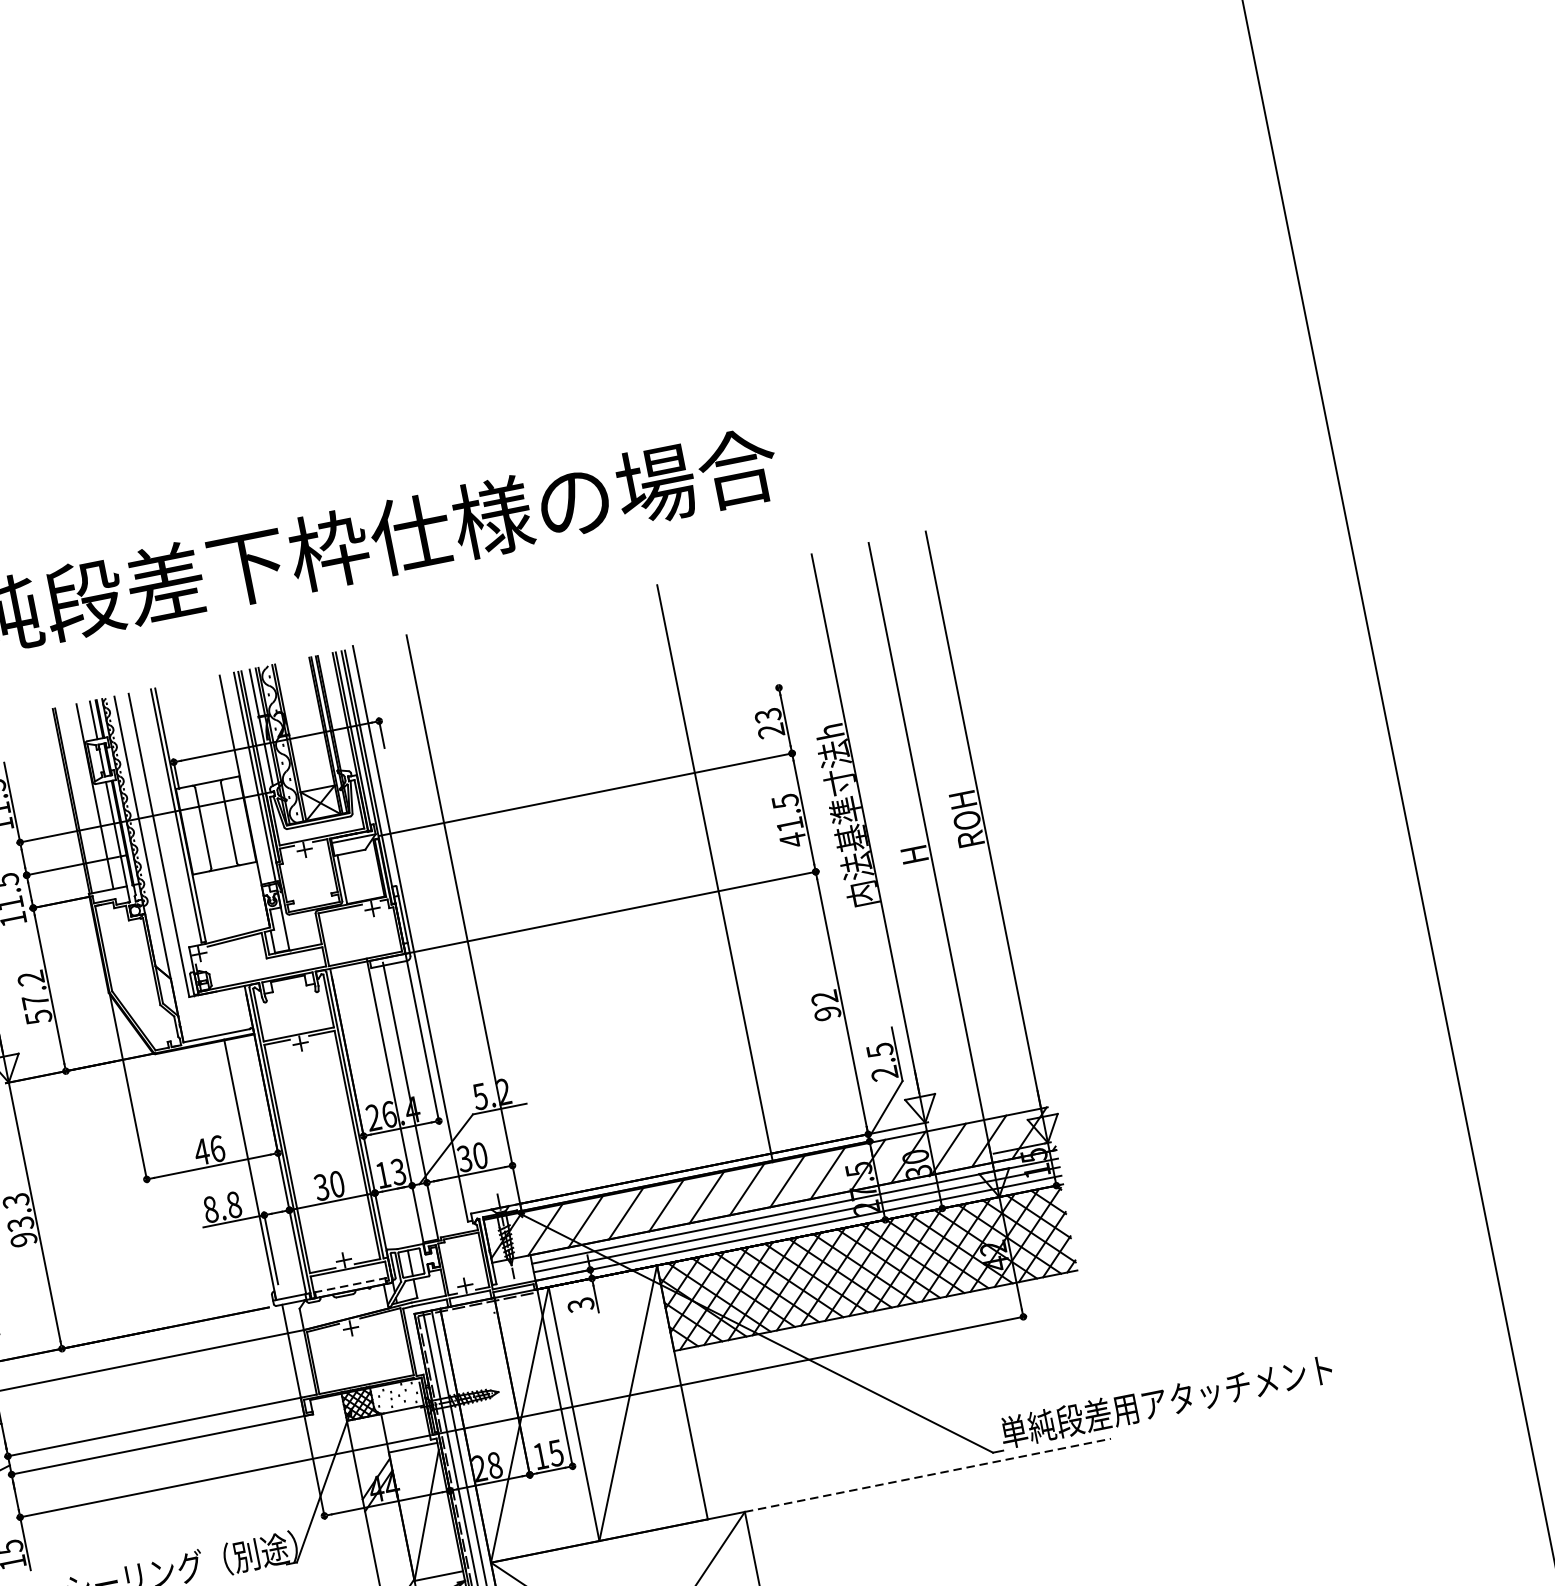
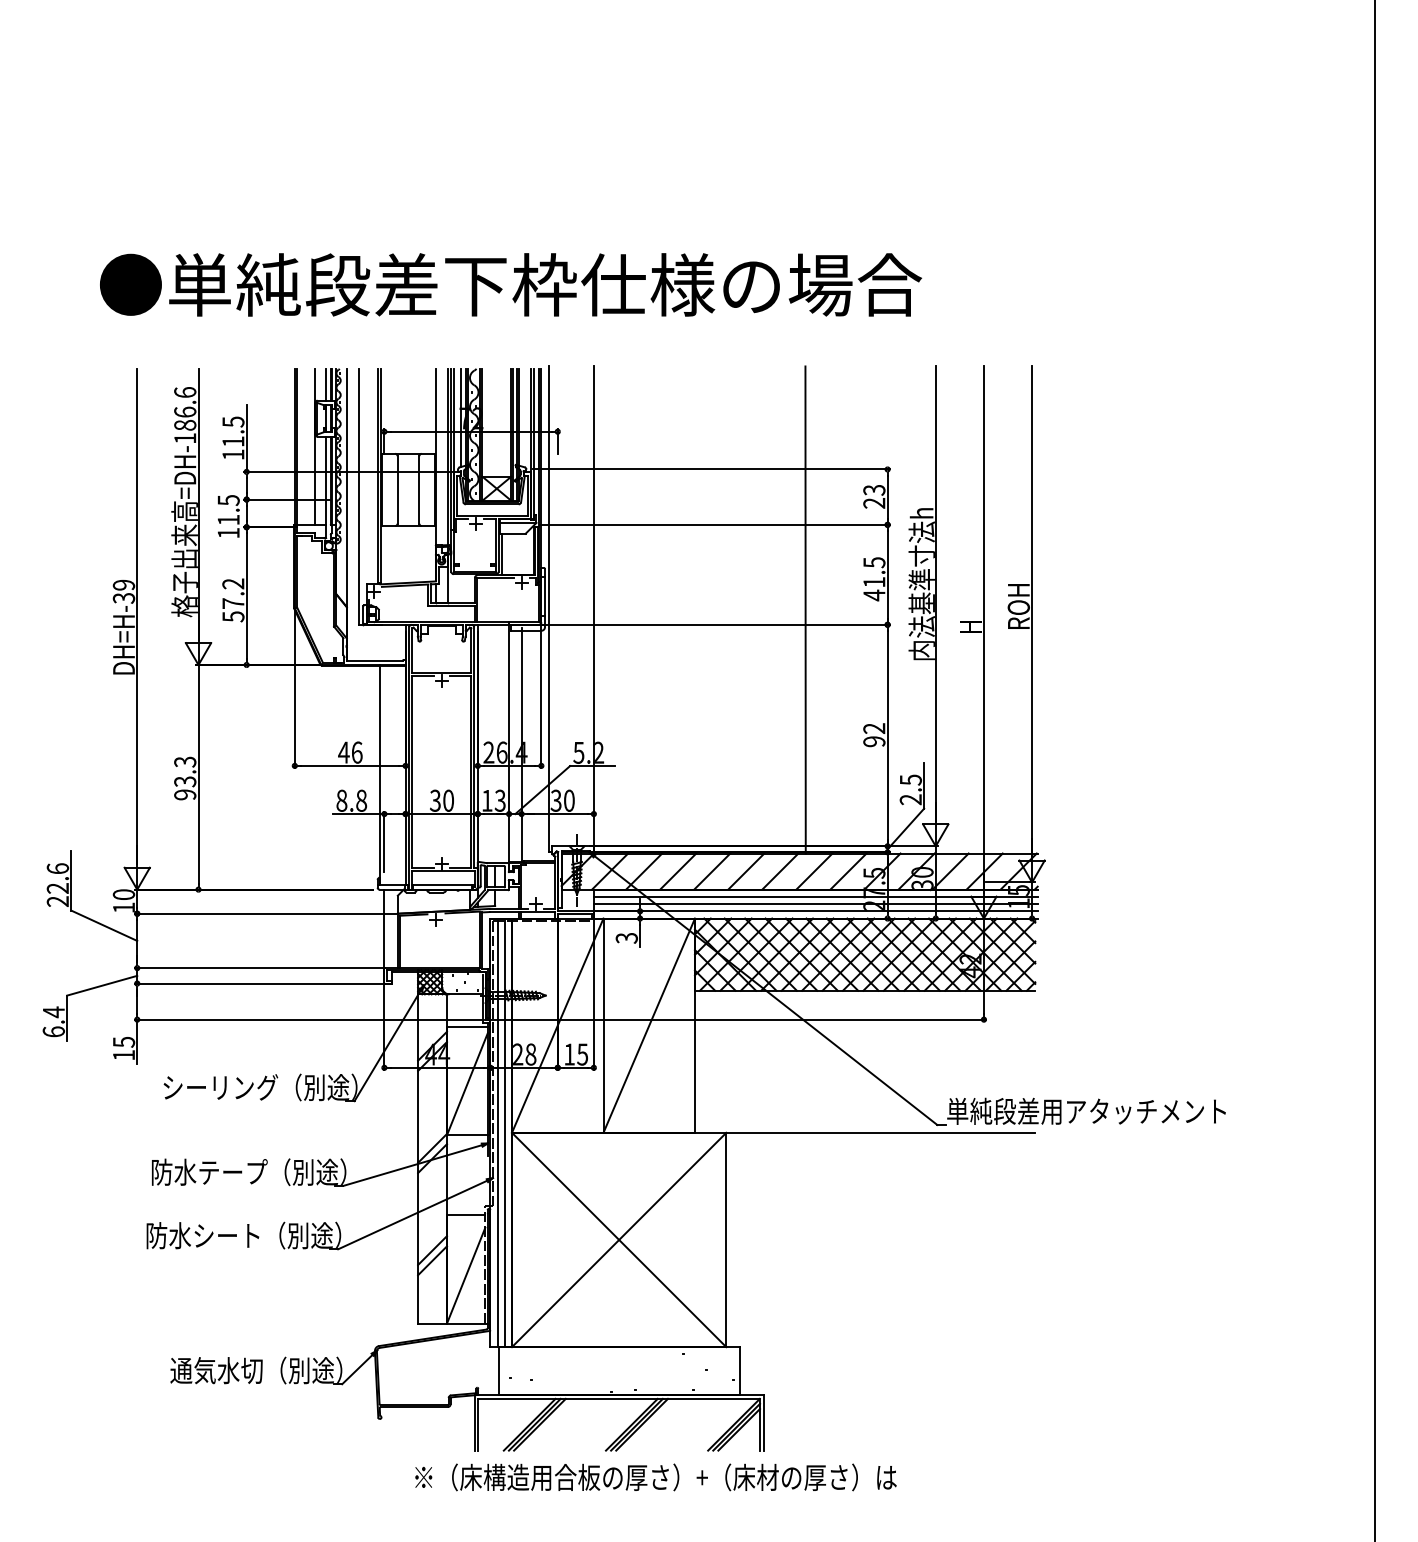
line: (570, 729) -> (711, 469), added
line: (352, 1284) -> (444, 884), dashed -> solid
line: (928, 1474) -> (881, 1132), dashed -> solid

